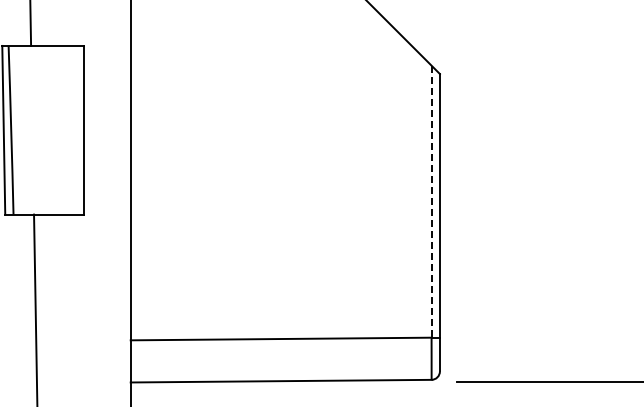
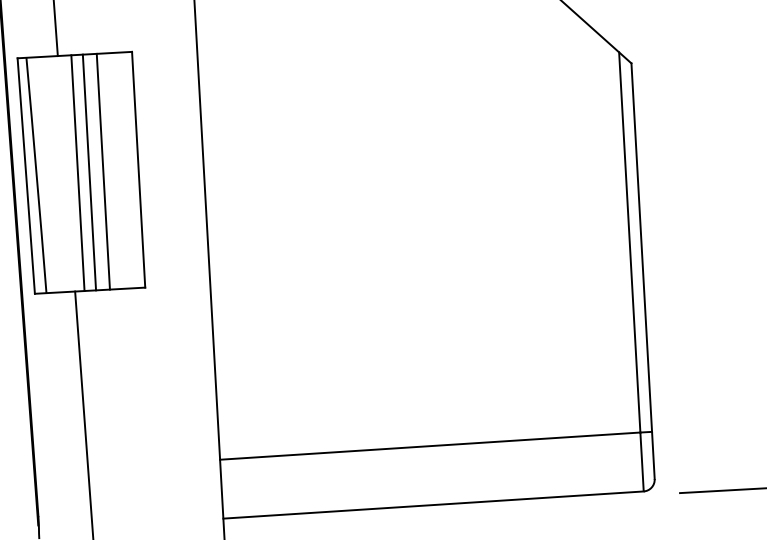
line: (40, 129) -> (77, 172), added
line: (49, 129) -> (90, 171), added
line: (58, 129) -> (102, 170), added
line: (431, 202) -> (629, 243), dashed -> solid

